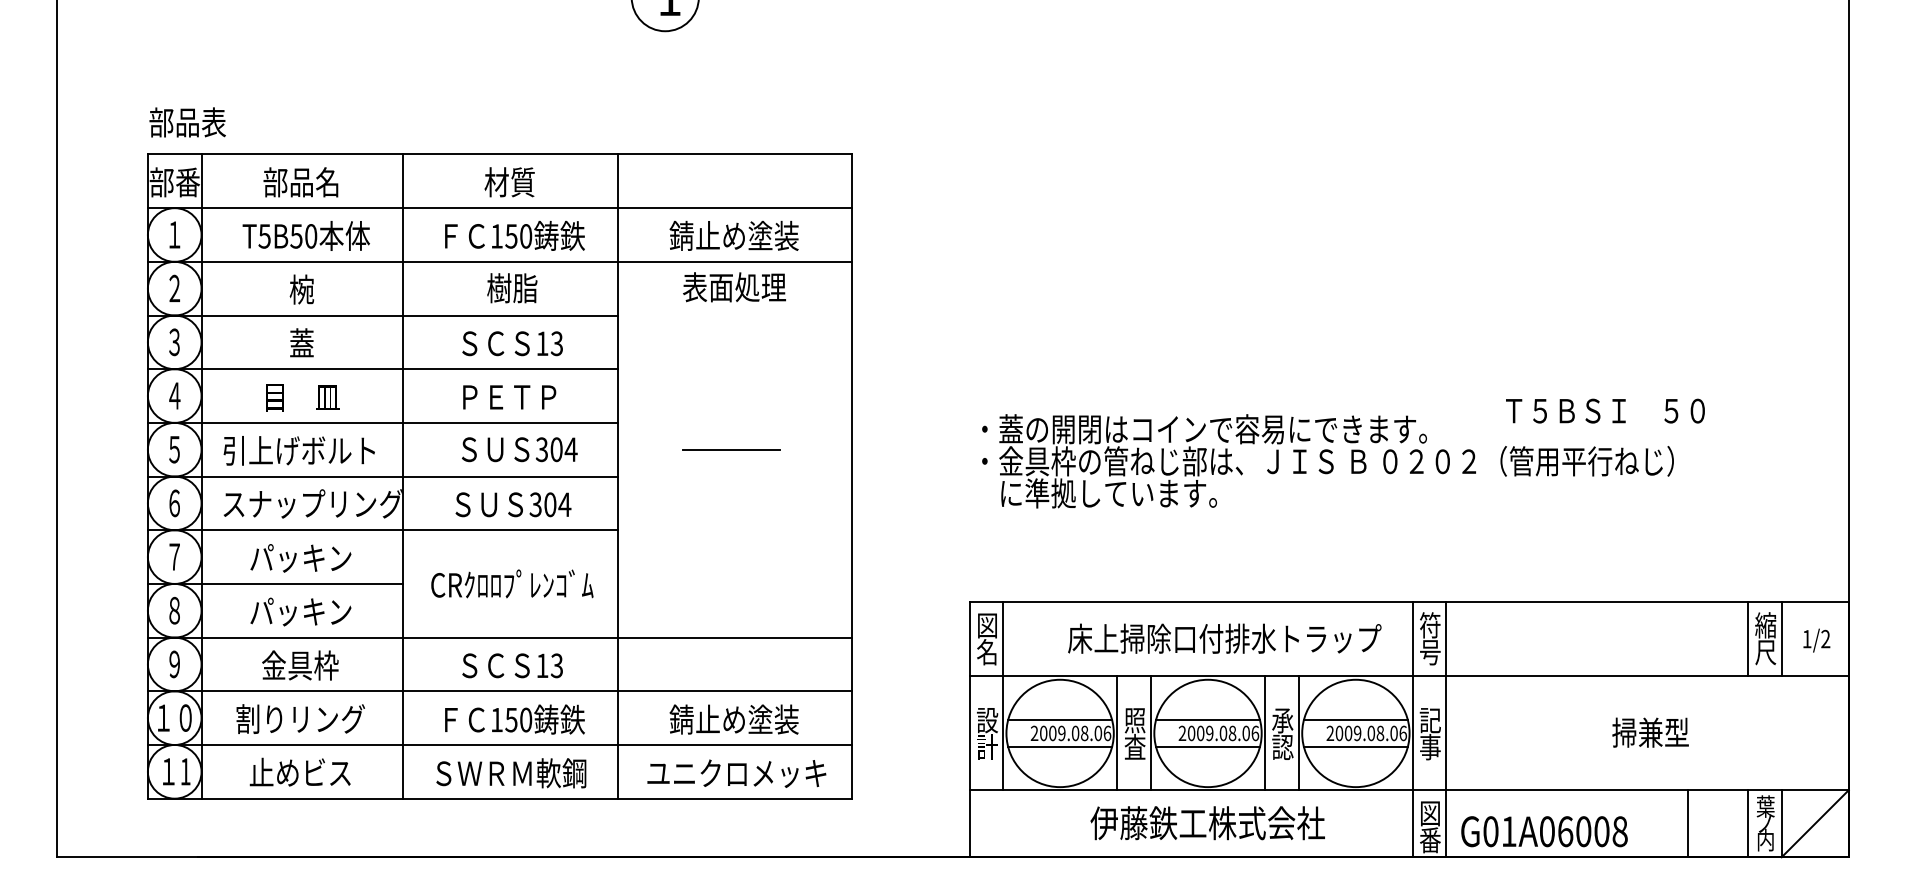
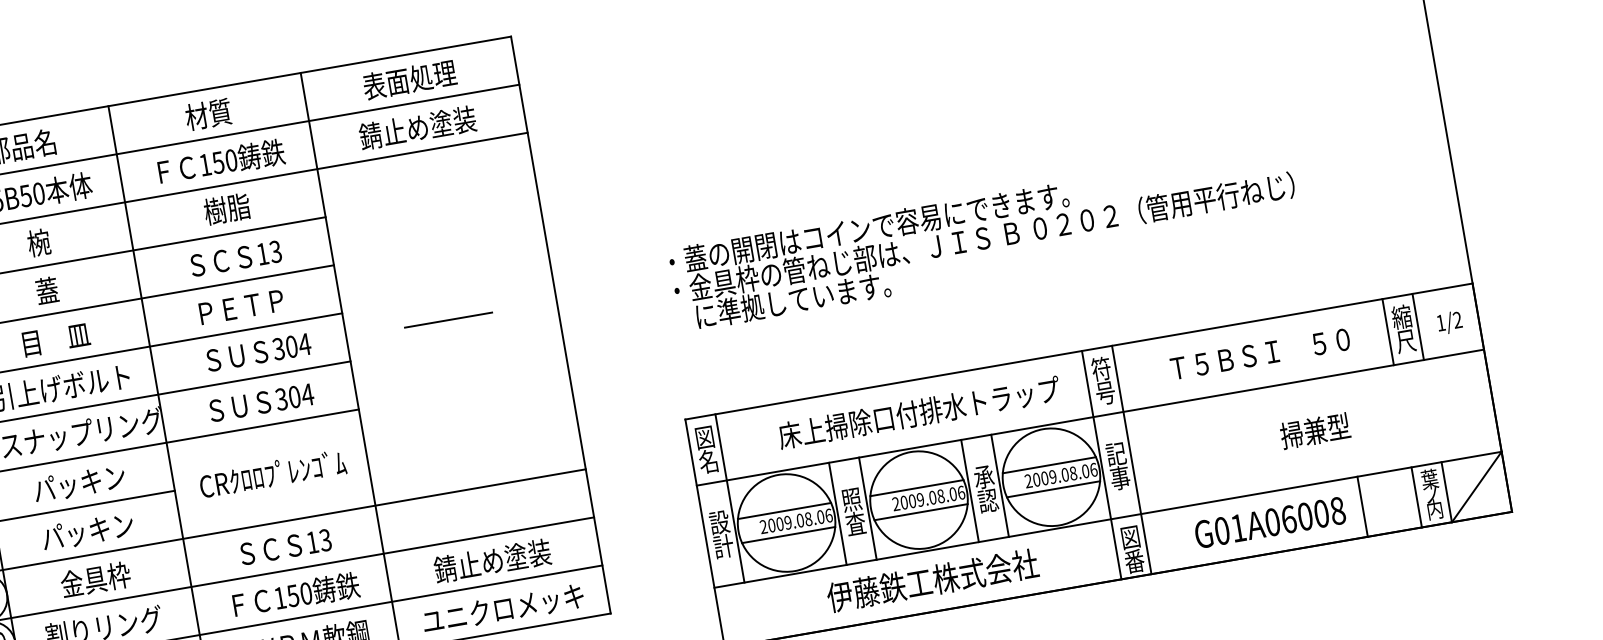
text: (734, 287) -> (409, 79), moved
text: (1605, 410) -> (1260, 353), moved
text: (1544, 831) -> (1270, 522), moved

